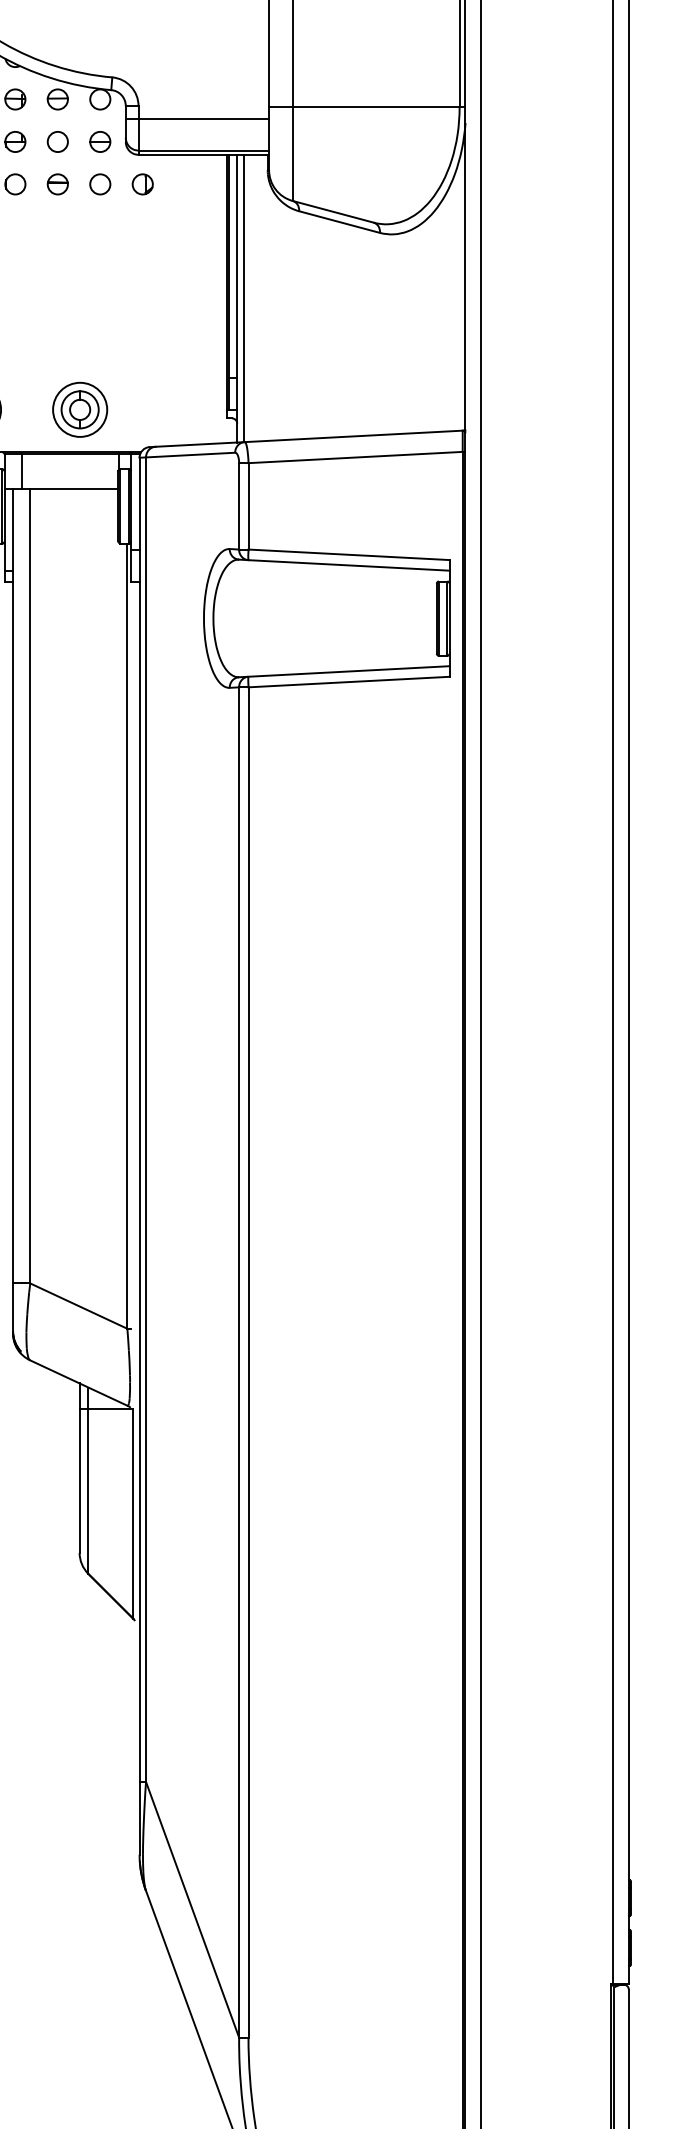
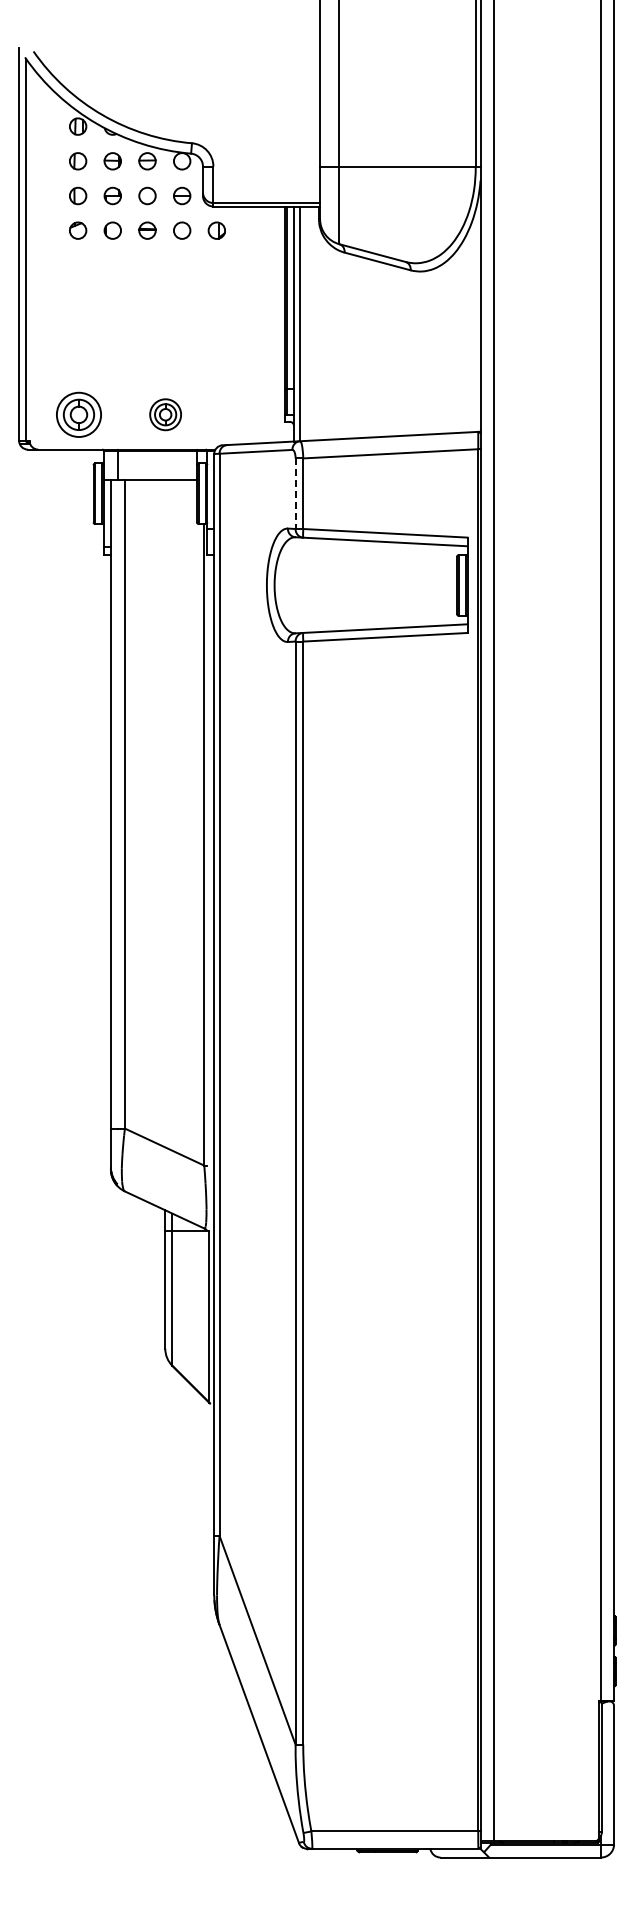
line: (197, 119) -> (261, 177), removed
part: (79, 409) -> (165, 414), size x0.7
line: (239, 507) -> (295, 494), solid -> dashed

